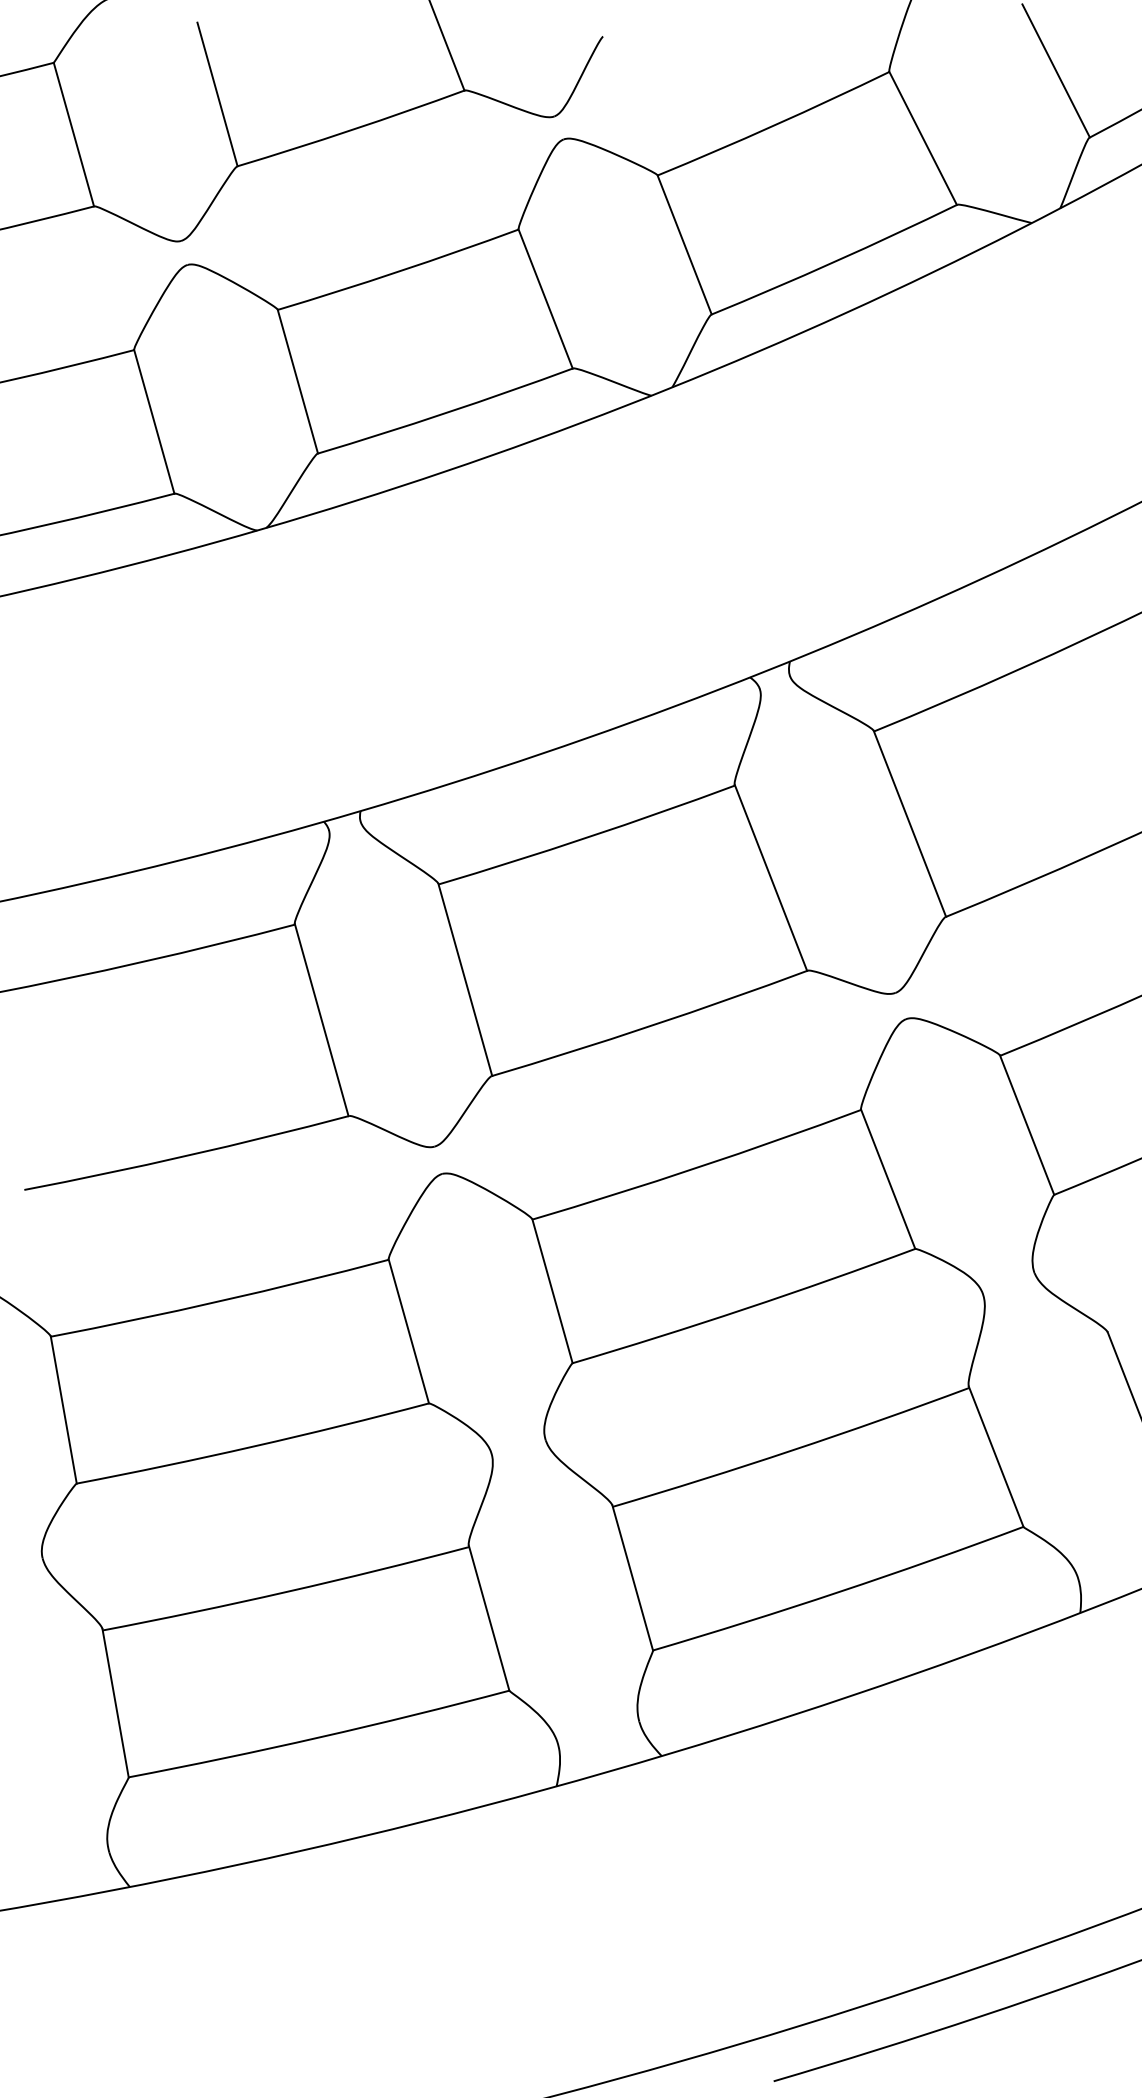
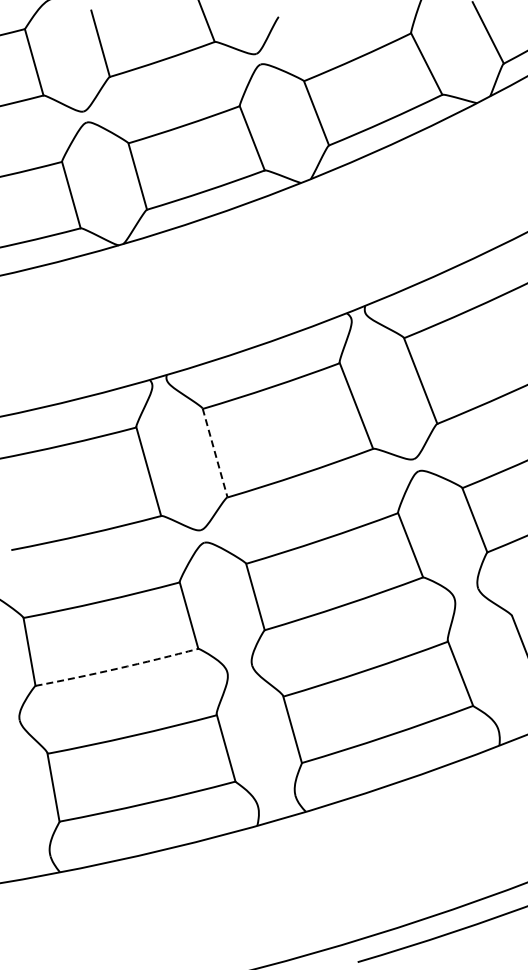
line: (466, 980) -> (215, 453), solid -> dashed
arc: (254, 1445) -> (117, 668), solid -> dashed

